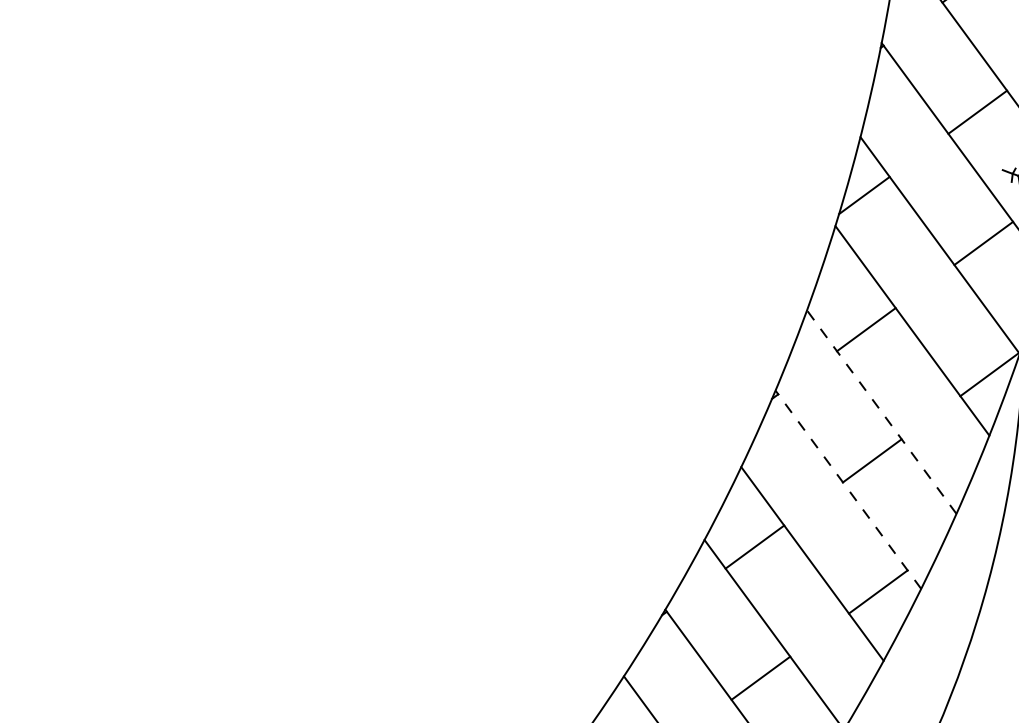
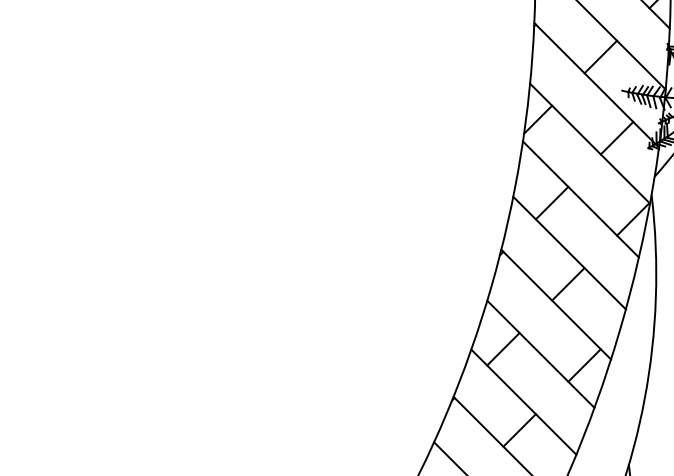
line: (881, 412) -> (569, 253), dashed -> solid
line: (848, 489) -> (556, 304), dashed -> solid

